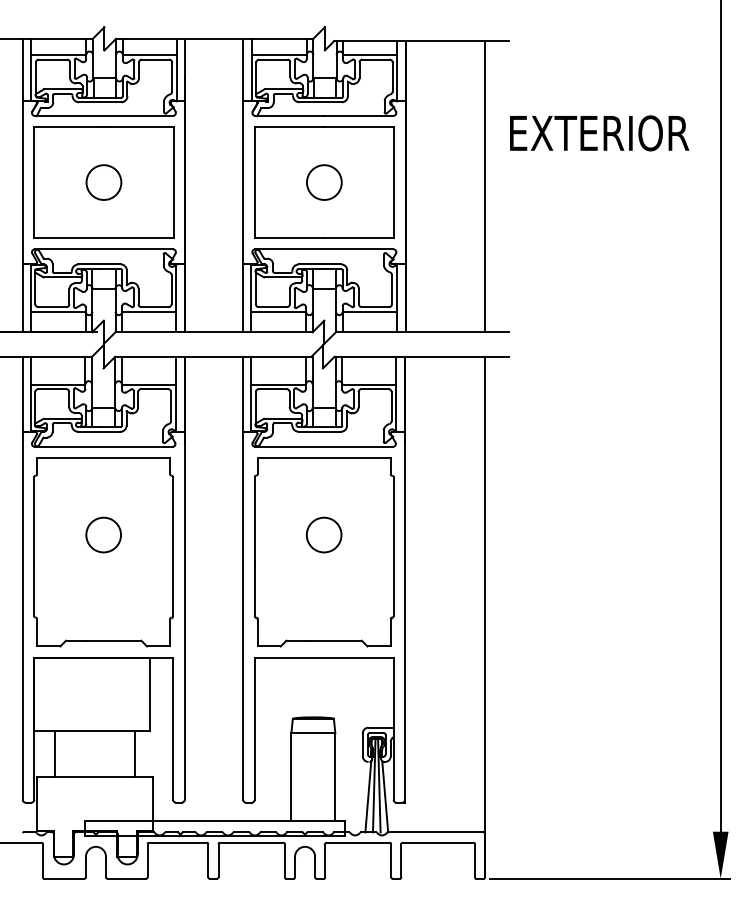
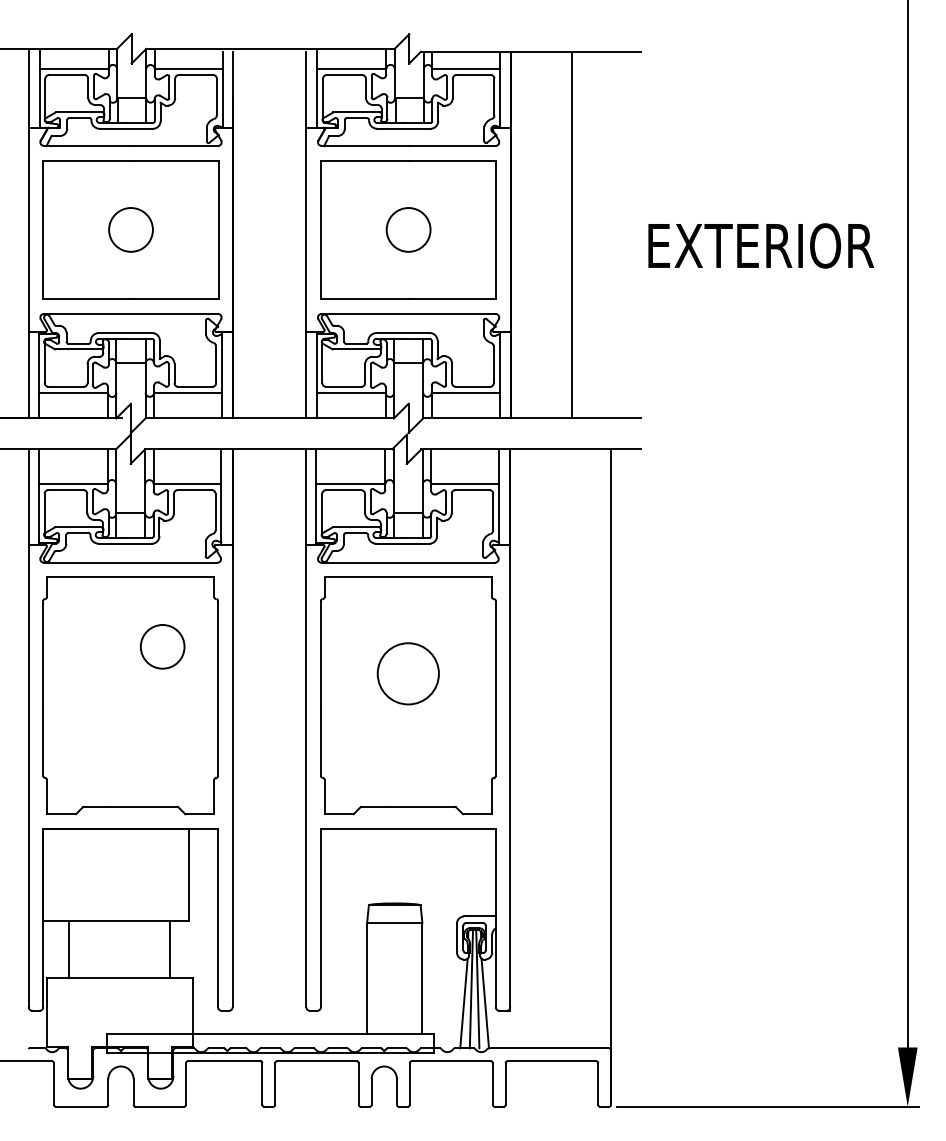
text: (599, 133) -> (761, 245), moved
line: (485, 186) -> (572, 234), moved
circle: (103, 534) -> (162, 646), moved
circle: (324, 534) -> (408, 673), size x1.4

